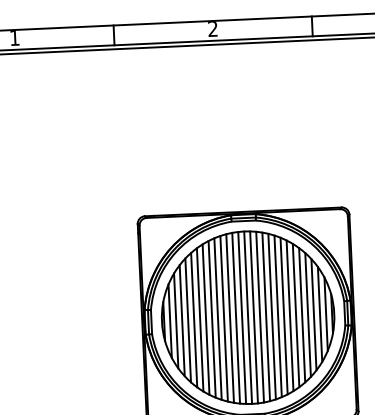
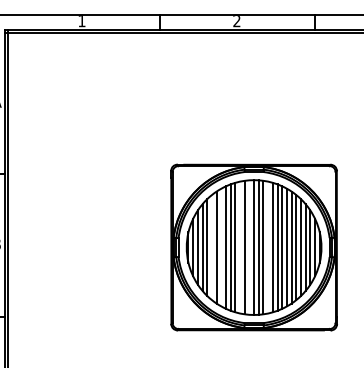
line: (266, 316) -> (268, 247), removed
line: (242, 317) -> (249, 247), removed
line: (230, 318) -> (240, 247), removed
line: (206, 319) -> (221, 247), removed
line: (193, 320) -> (211, 247), removed

